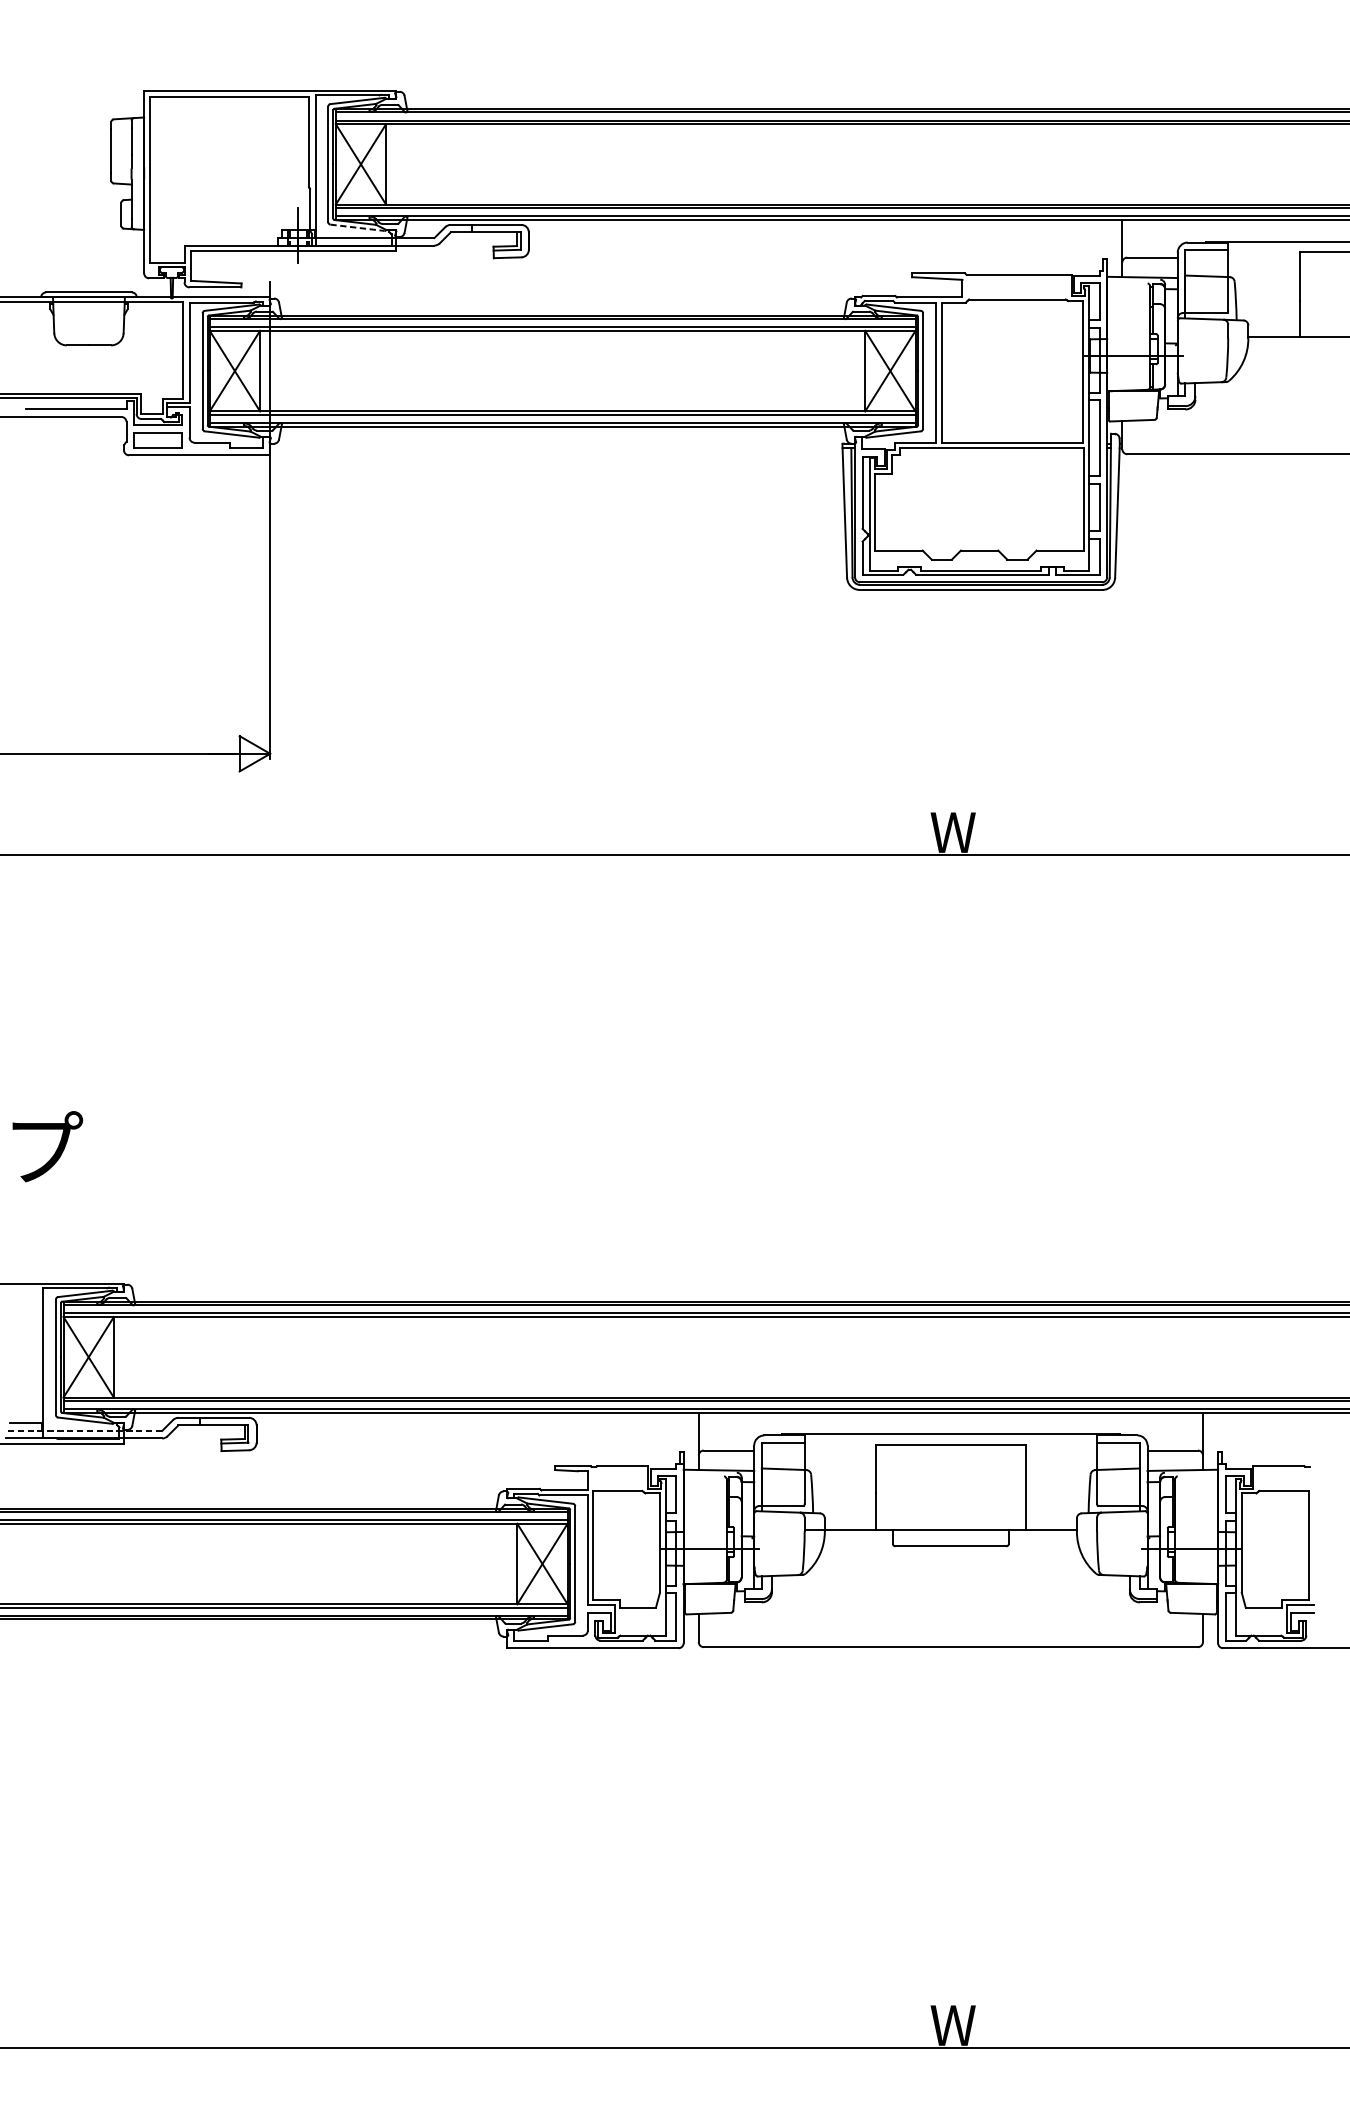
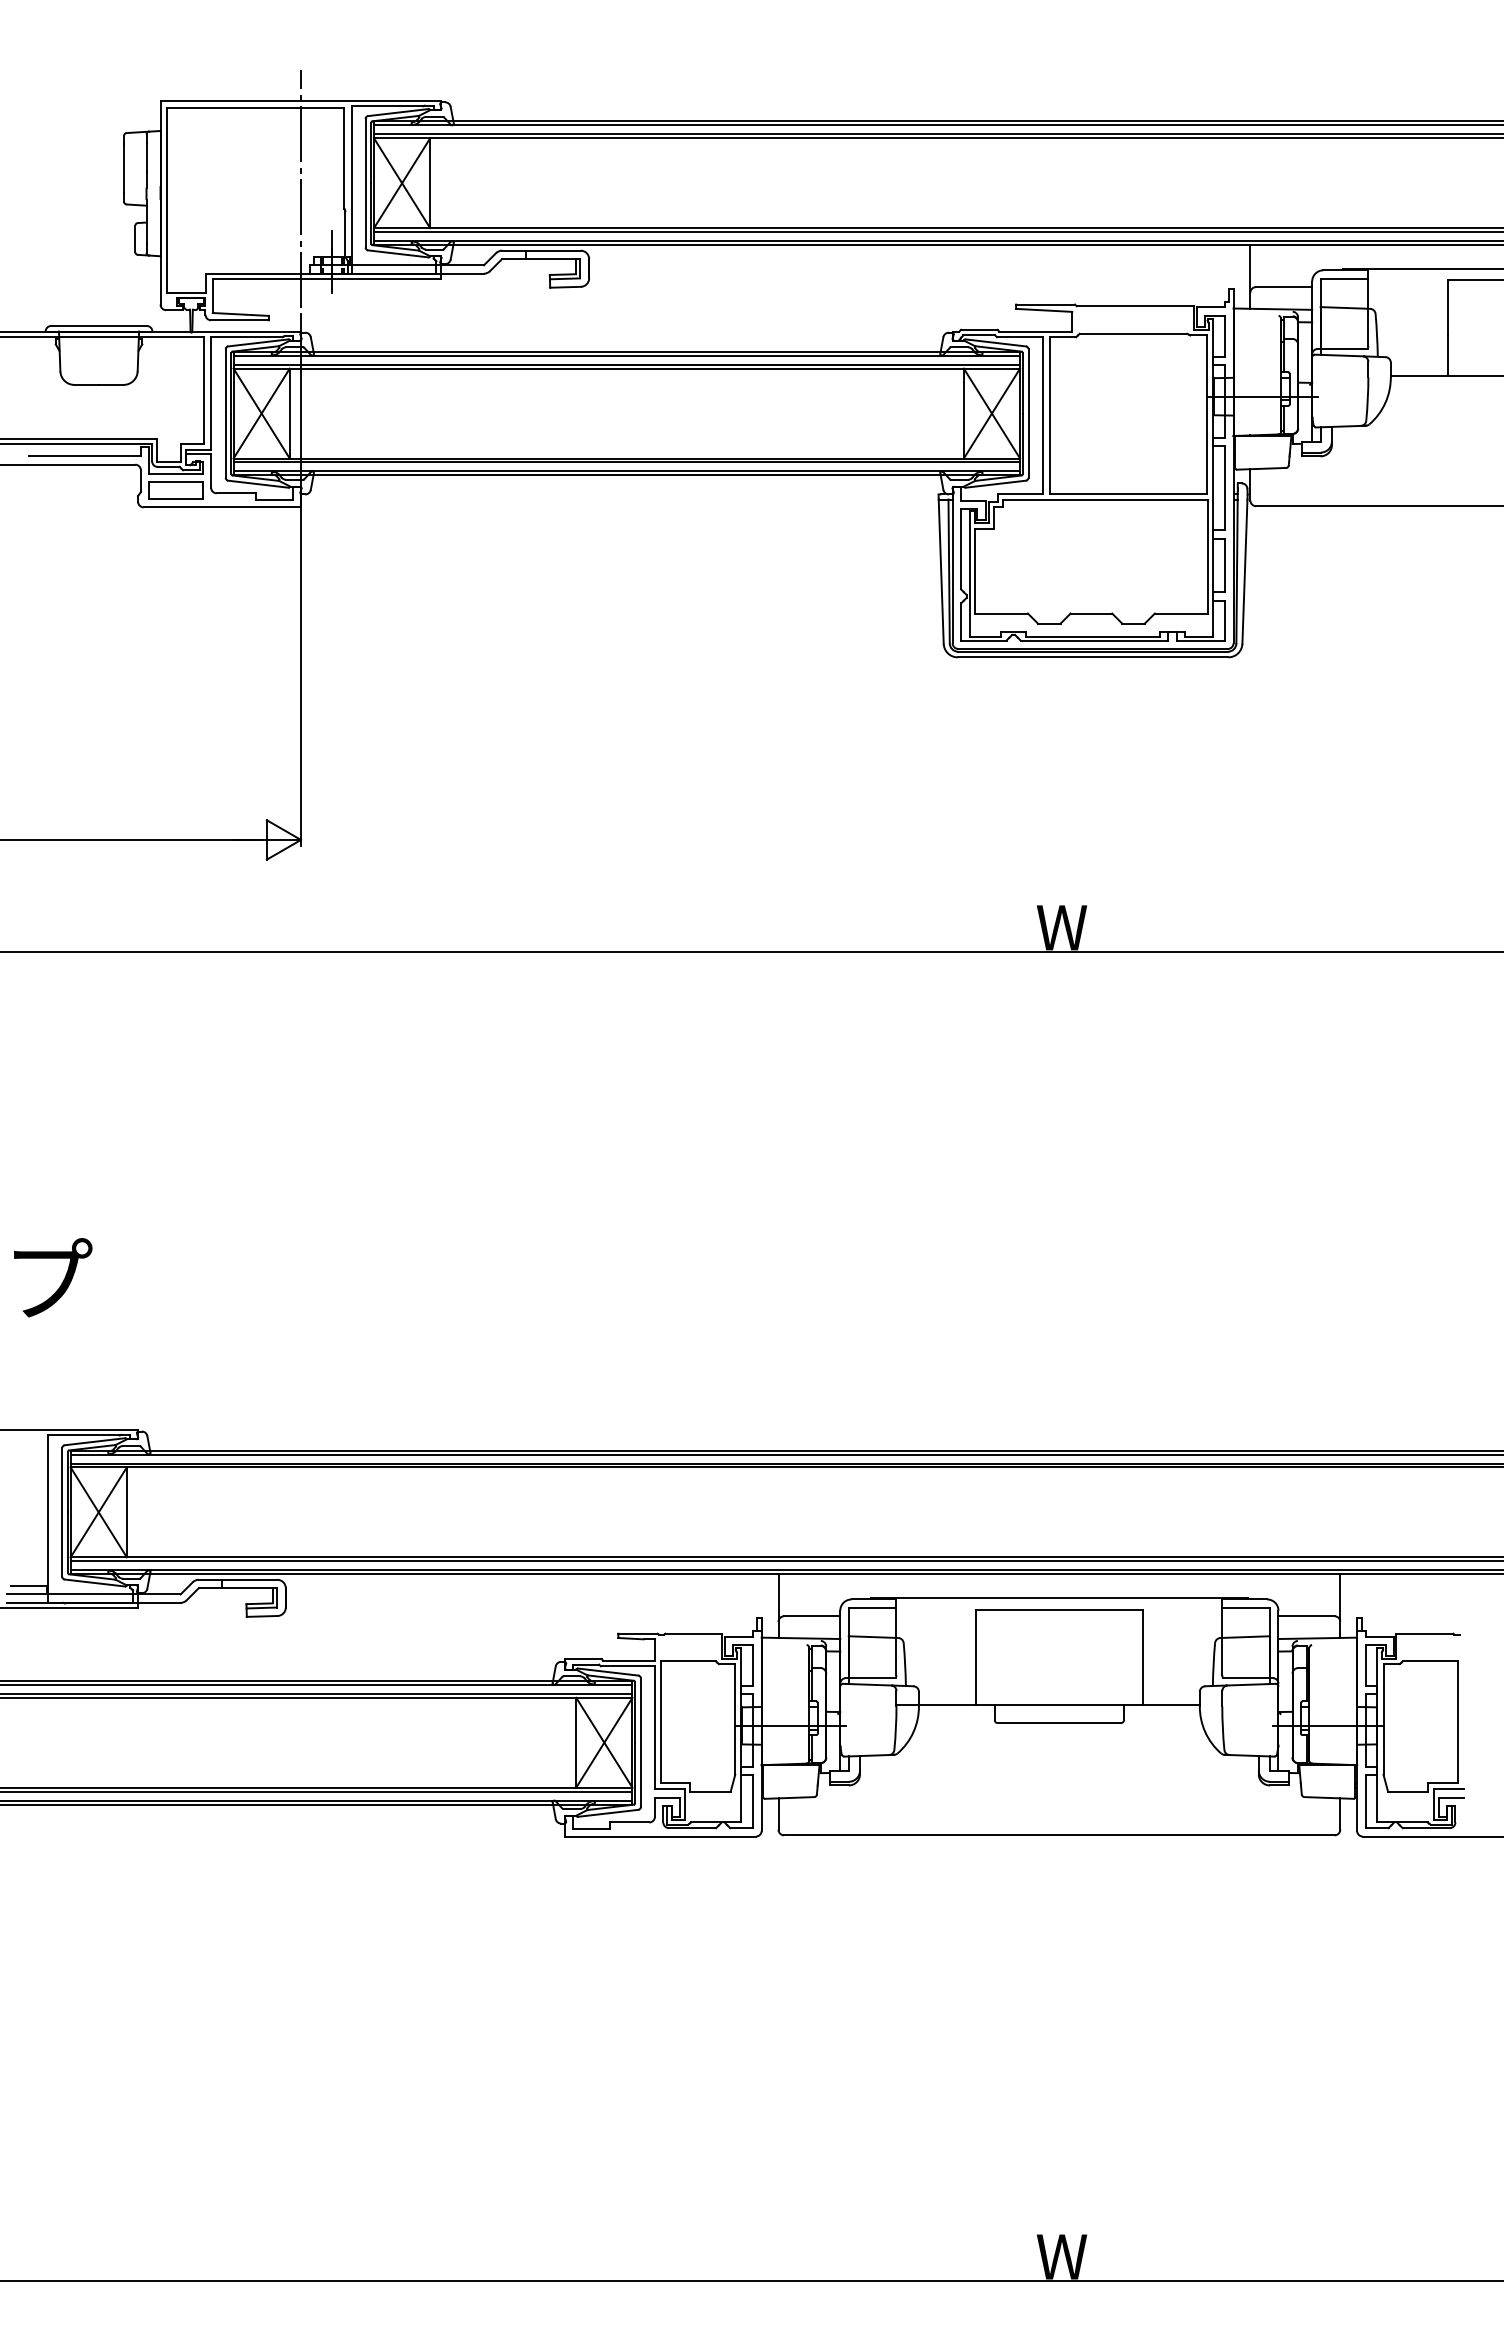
line: (269, 170) -> (300, 189), added
line: (357, 227) -> (398, 253), dashed -> solid
line: (83, 1431) -> (93, 1594), dashed -> solid

